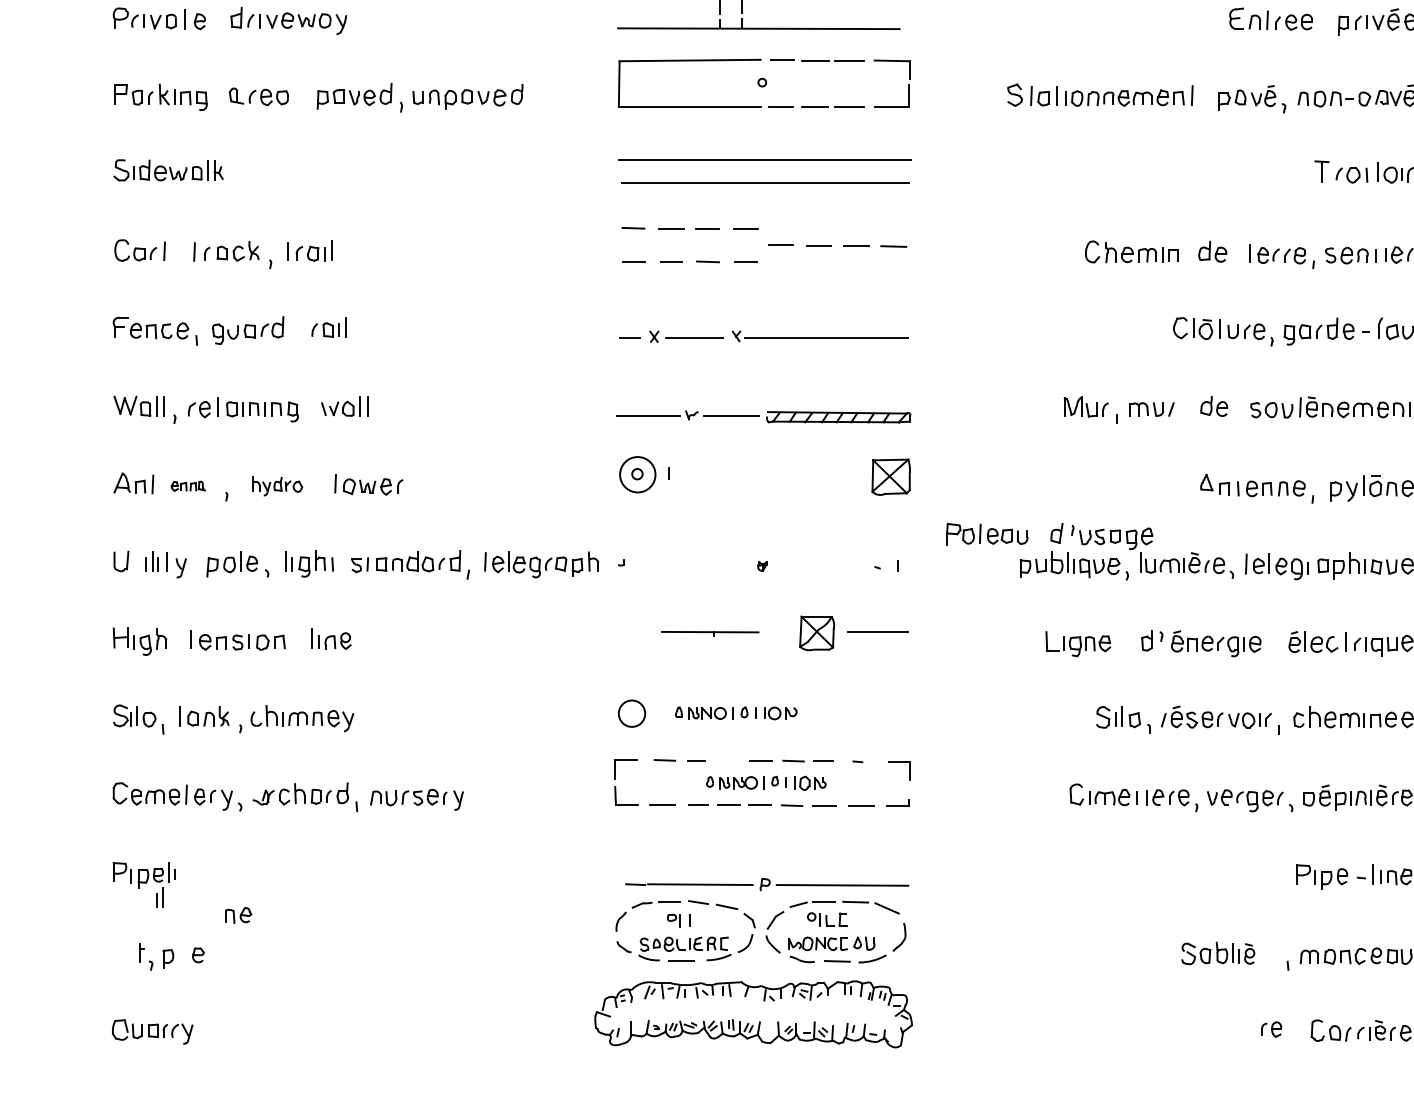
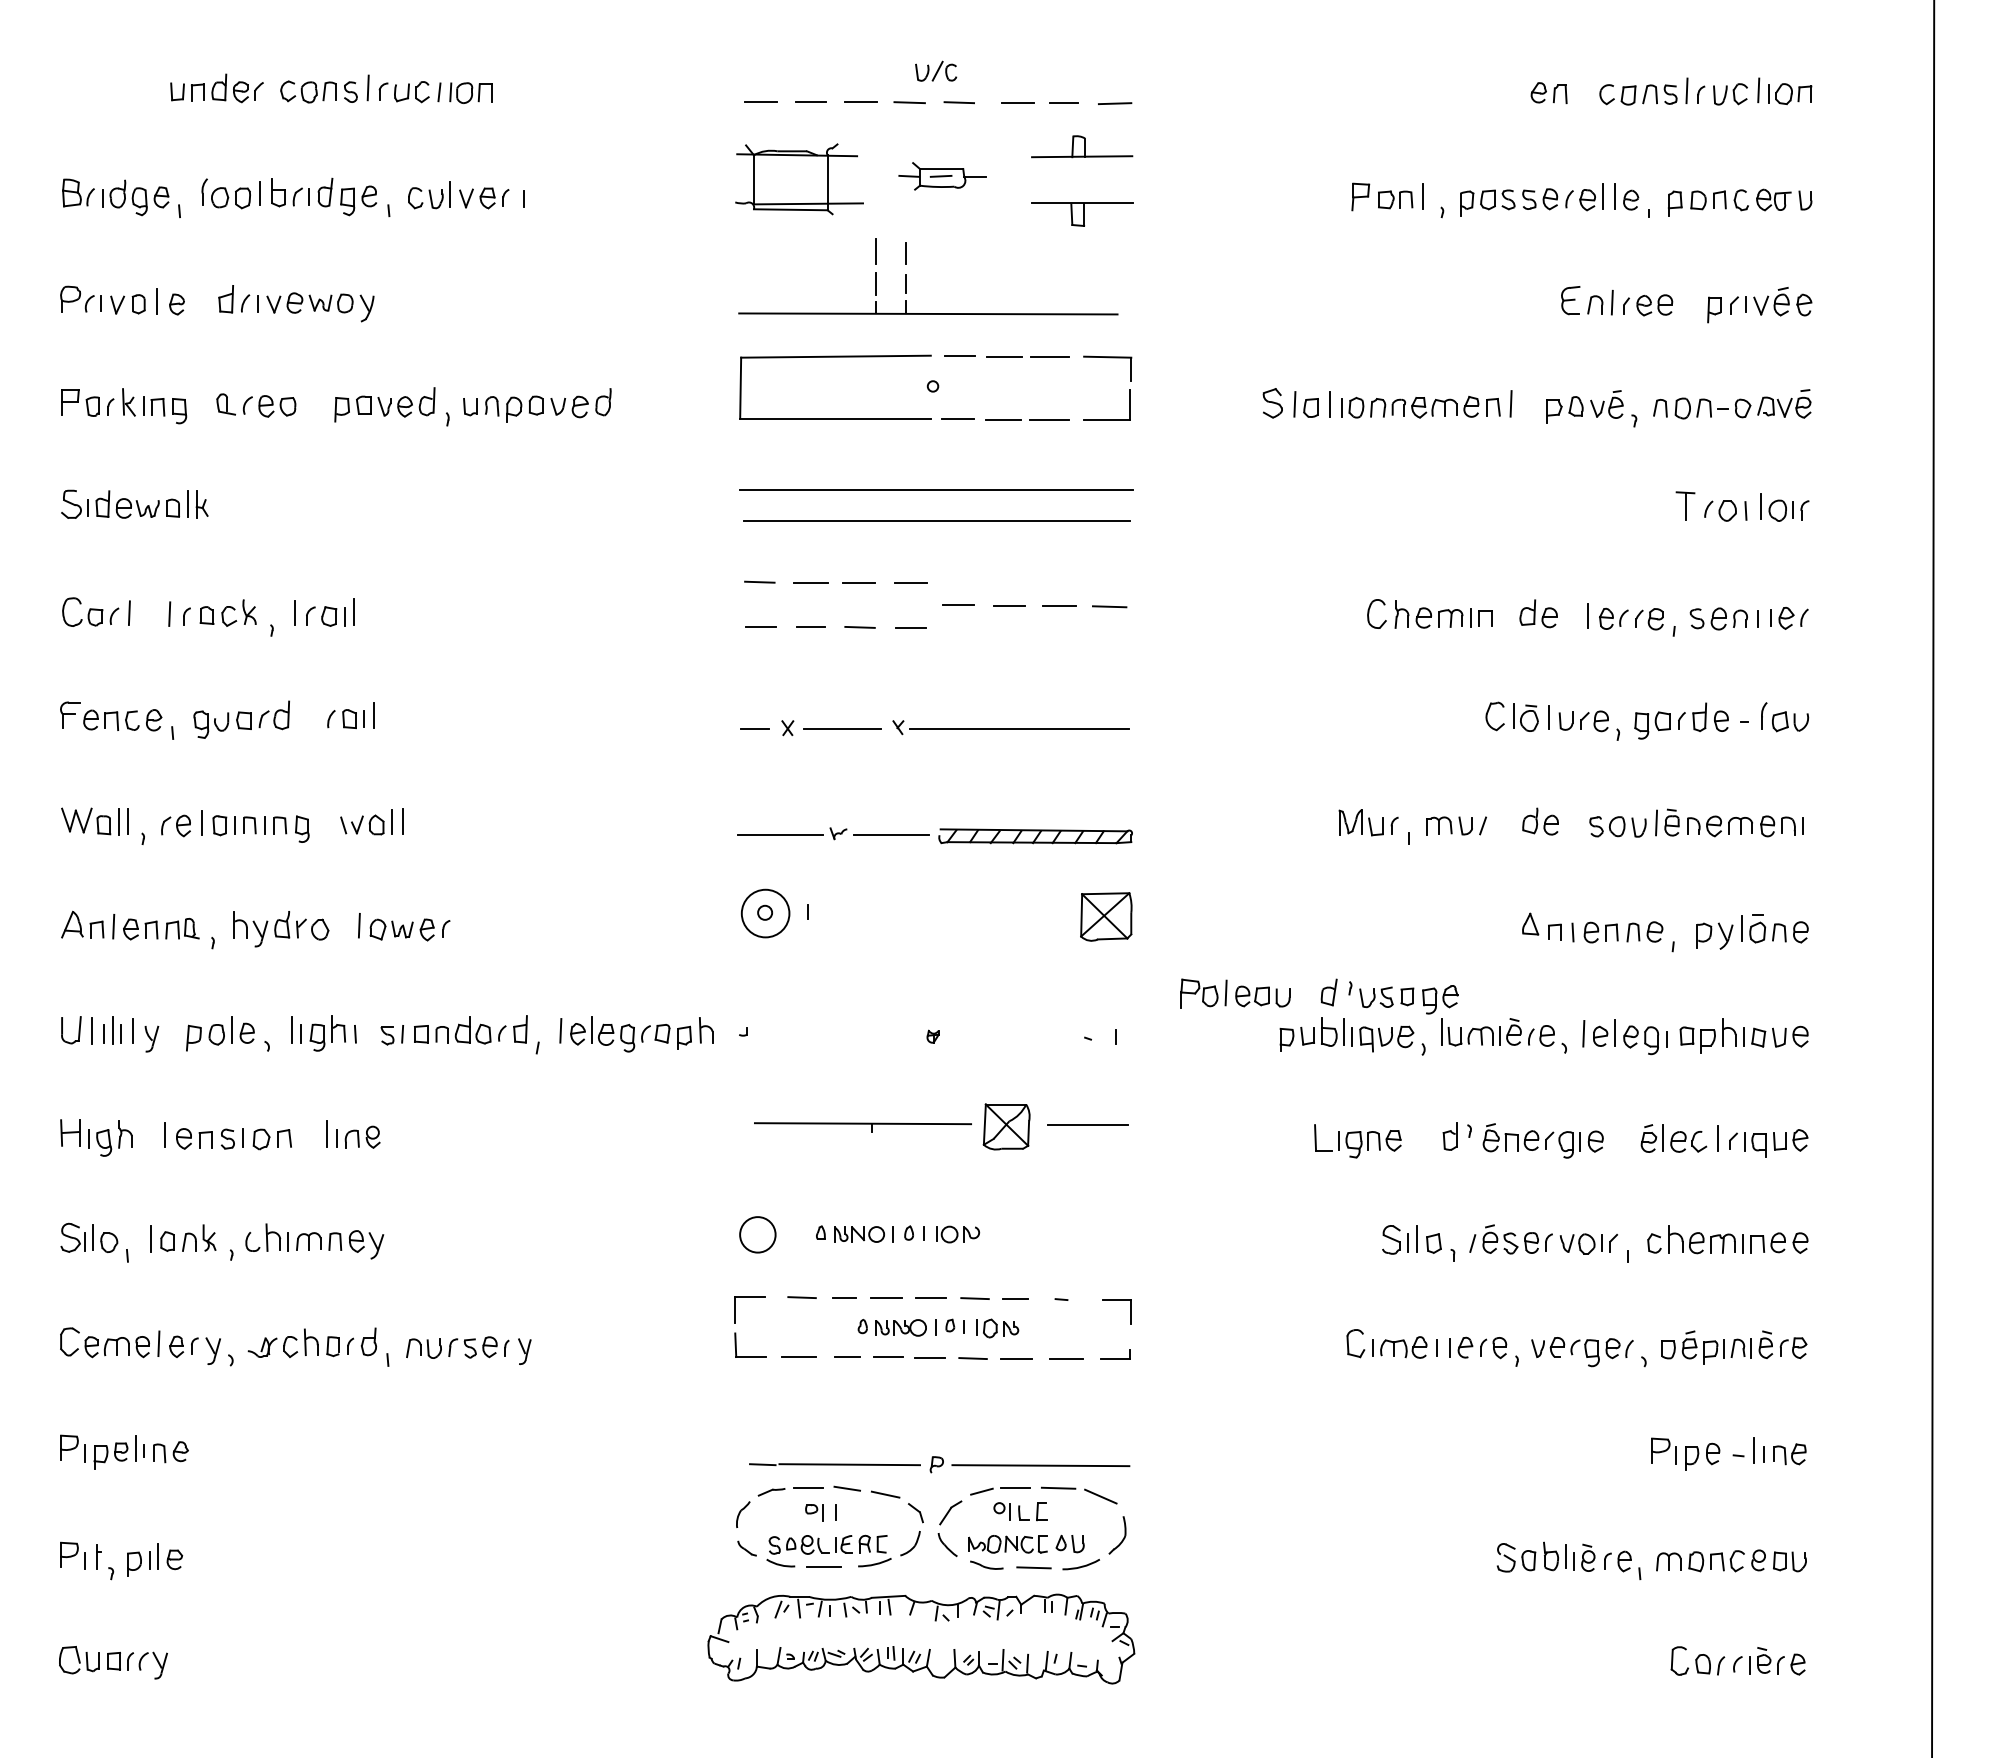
part: (188, 485) -> (161, 928), size x1.67
part: (277, 486) -> (281, 929), size x1.43
line: (136, 561) -> (91, 1030), added
part: (709, 633) -> (862, 1127), size x1.67
line: (727, 761) -> (886, 1298), added
part: (159, 897) -> (153, 1556), moved
part: (238, 915) -> (170, 1452), moved
part: (122, 952) -> (72, 1555), added
part: (1271, 1029) -> (1617, 1561), moved

